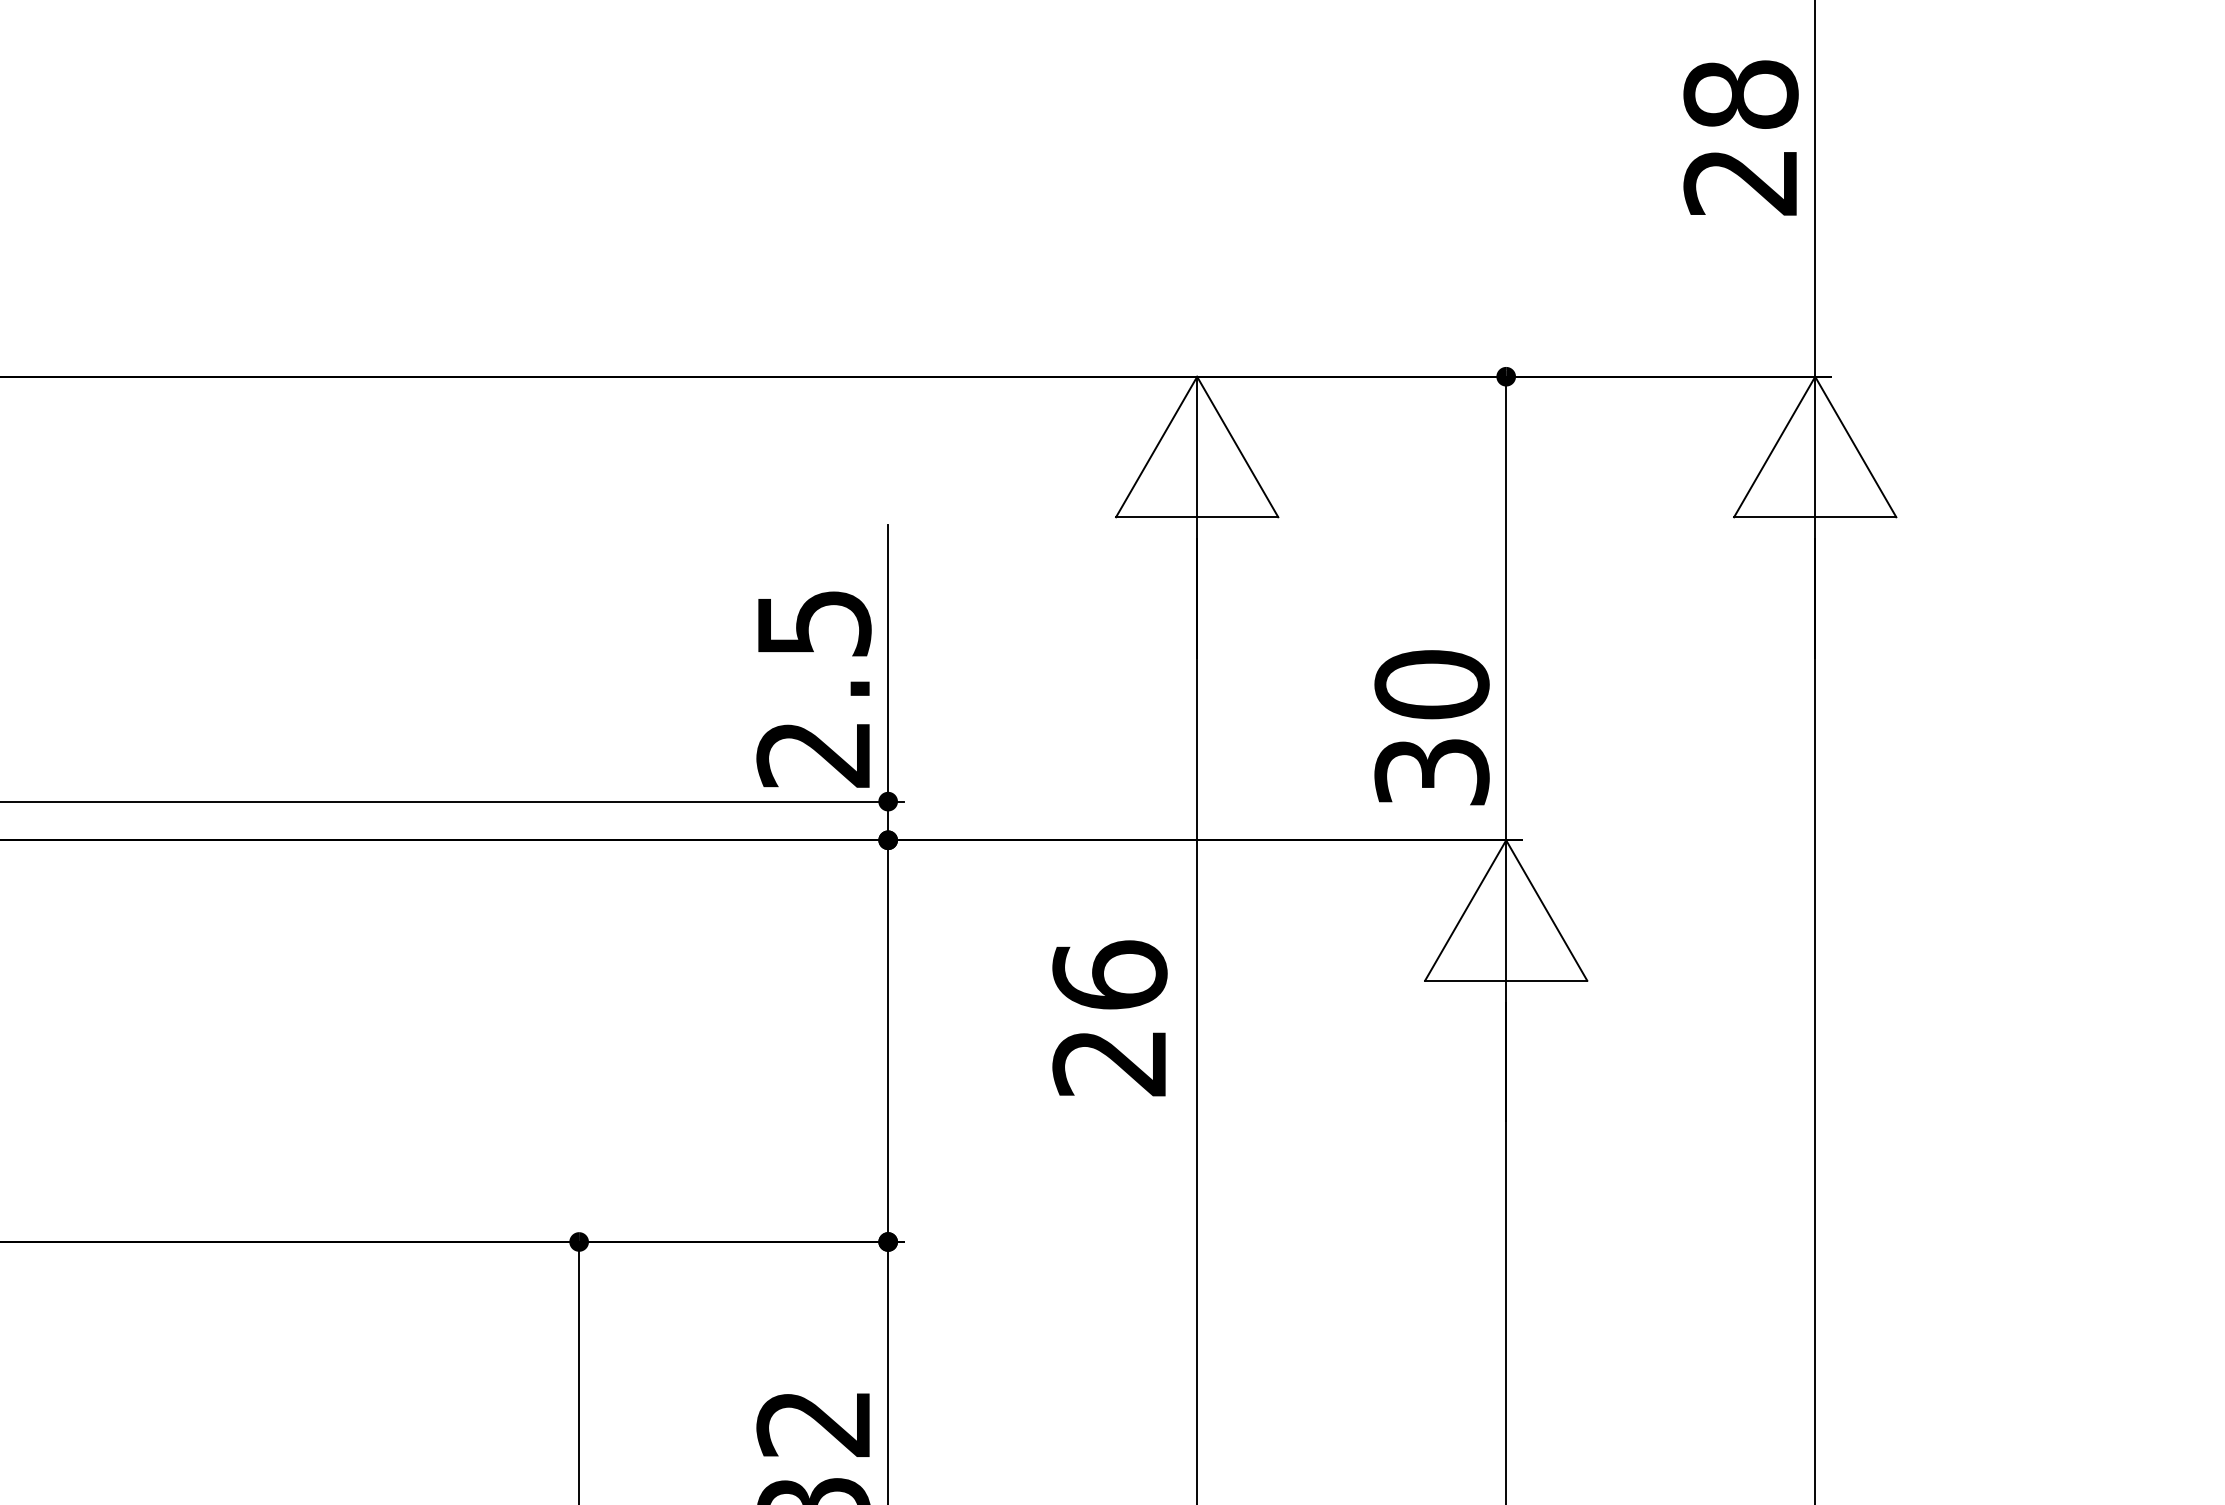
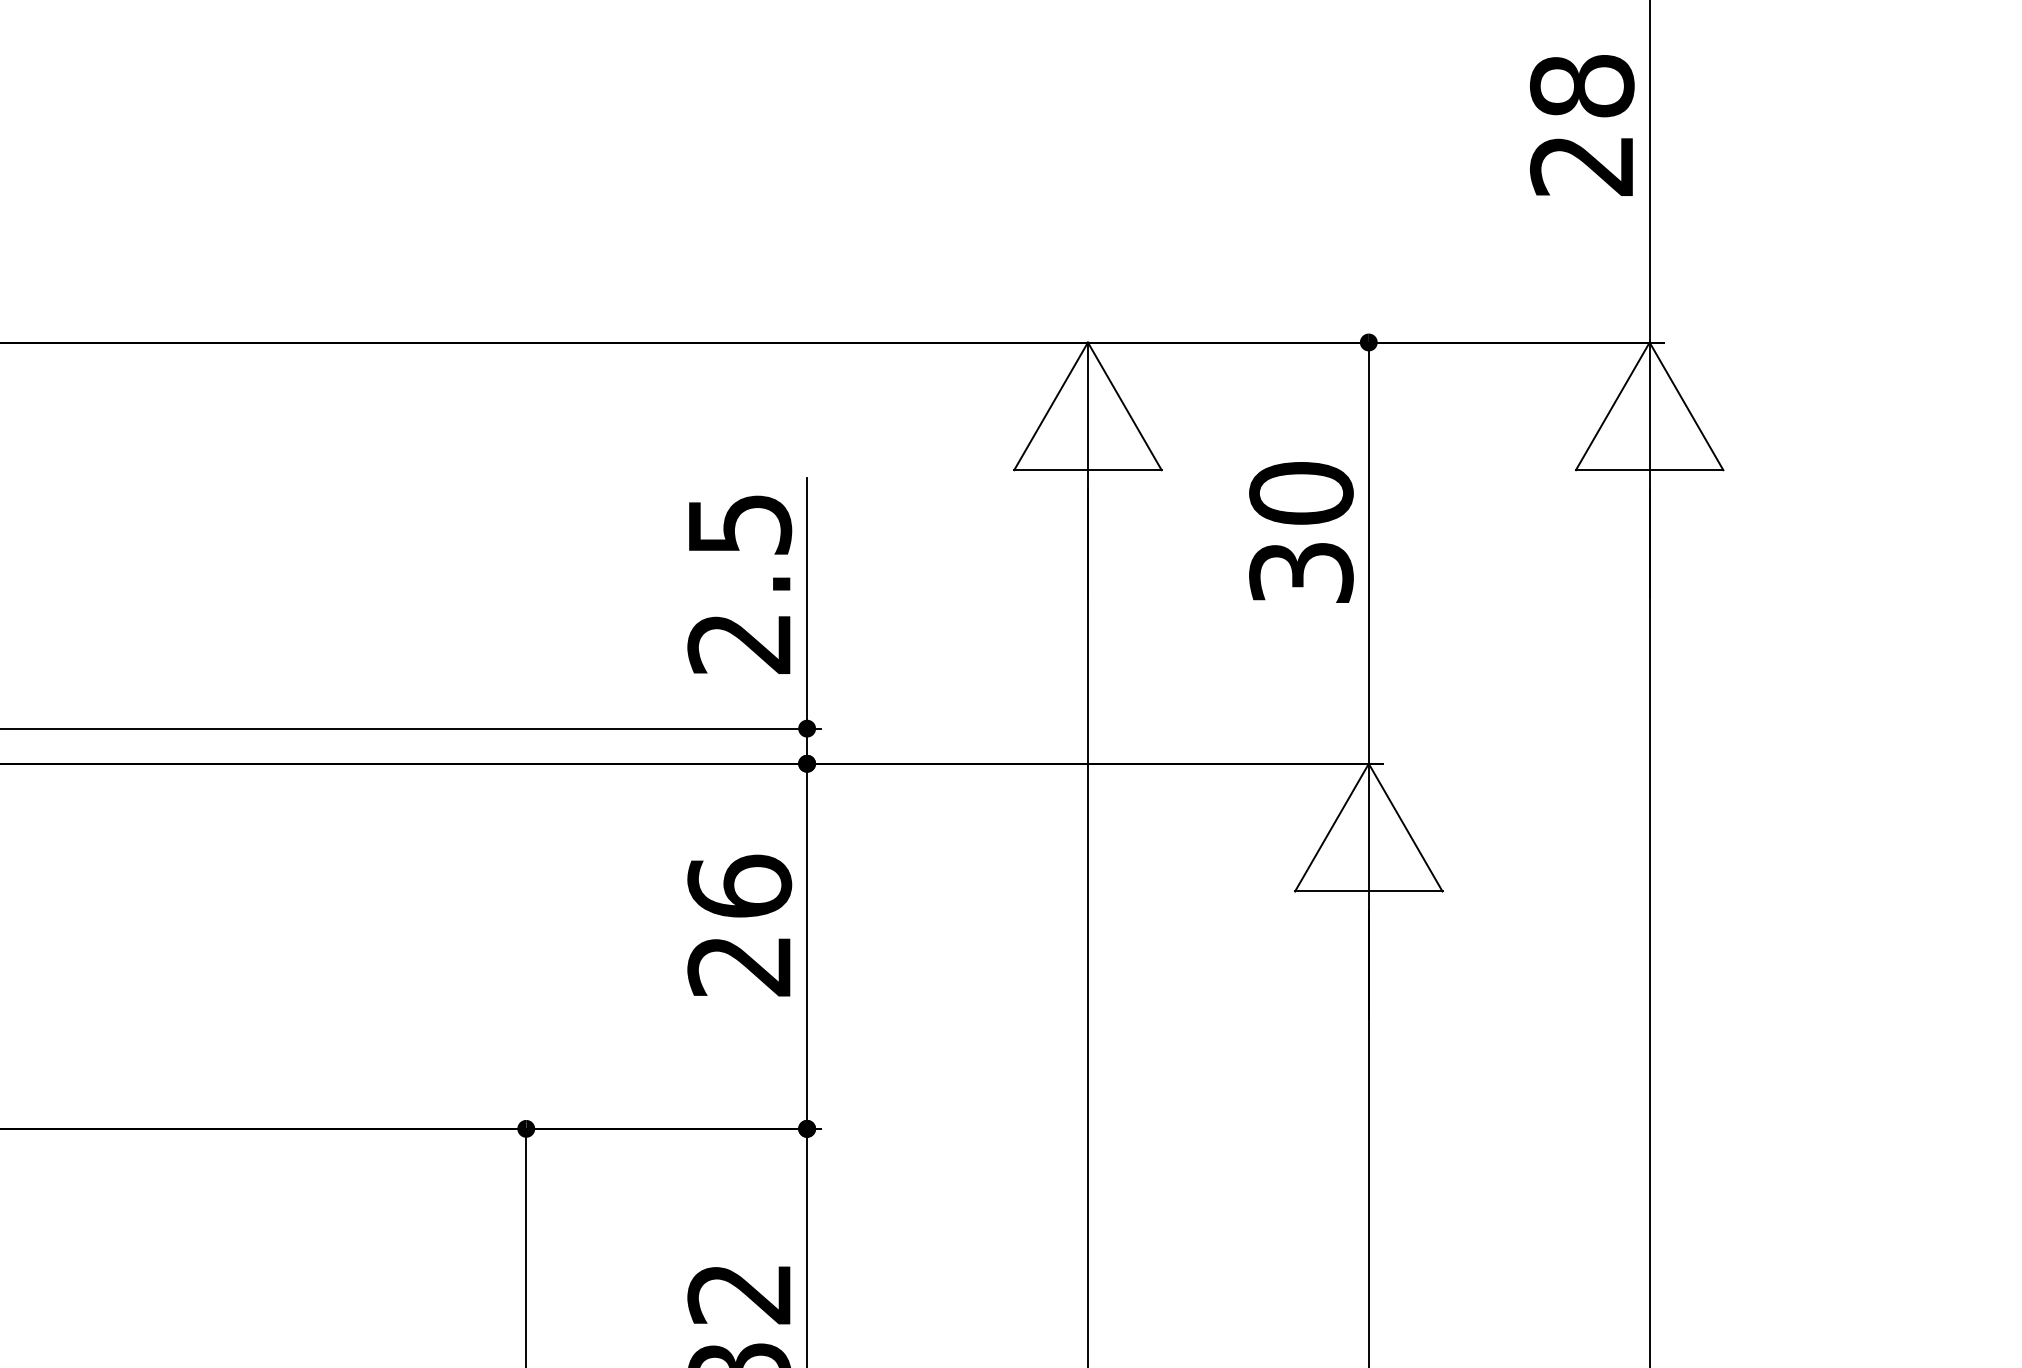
text: (813, 689) -> (739, 584), moved
text: (1432, 727) -> (1301, 532), moved
text: (1109, 1018) -> (739, 925), moved

